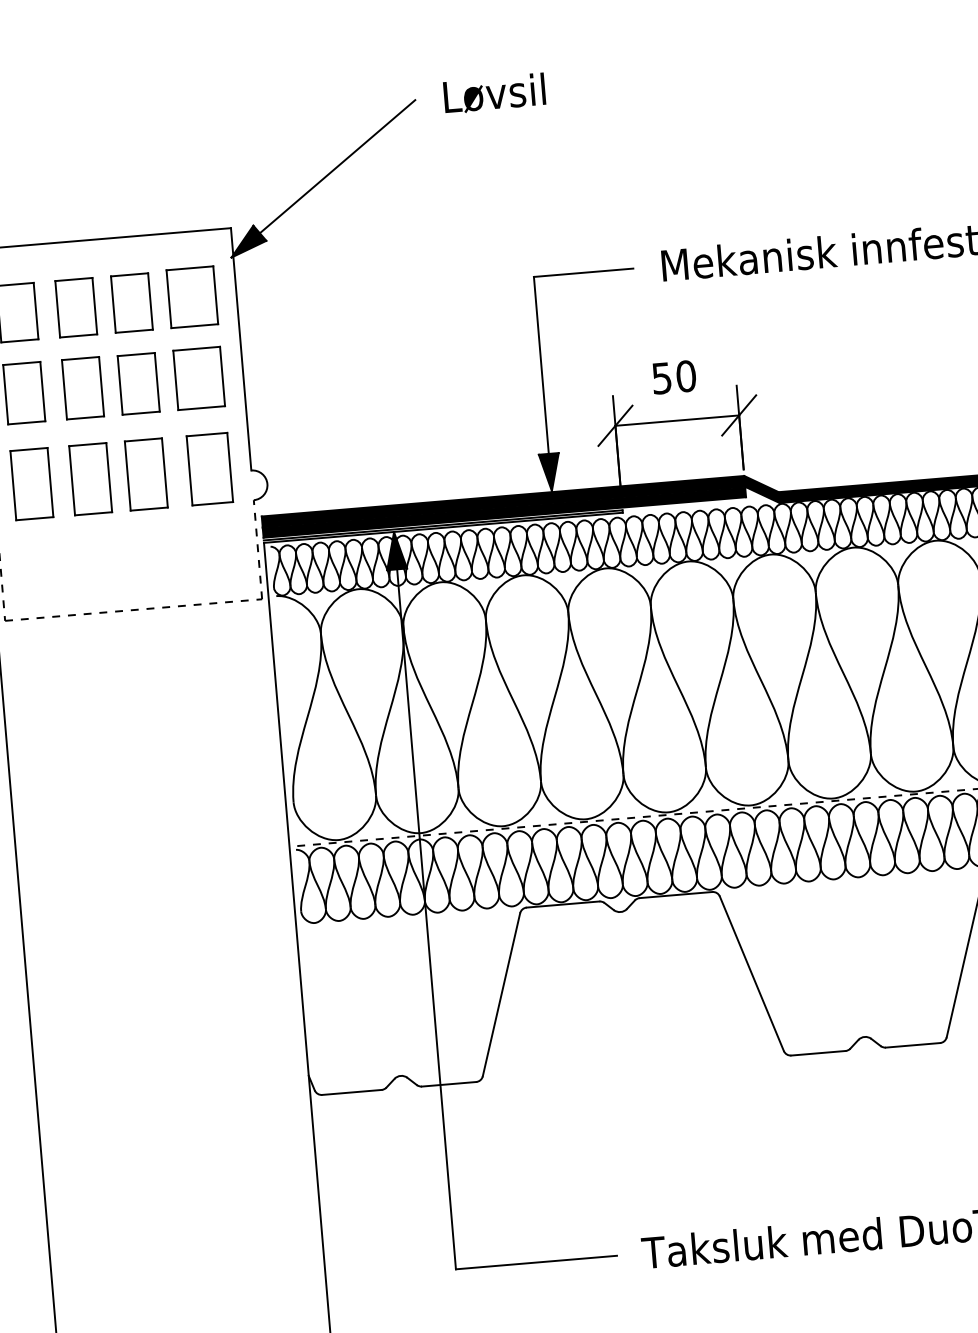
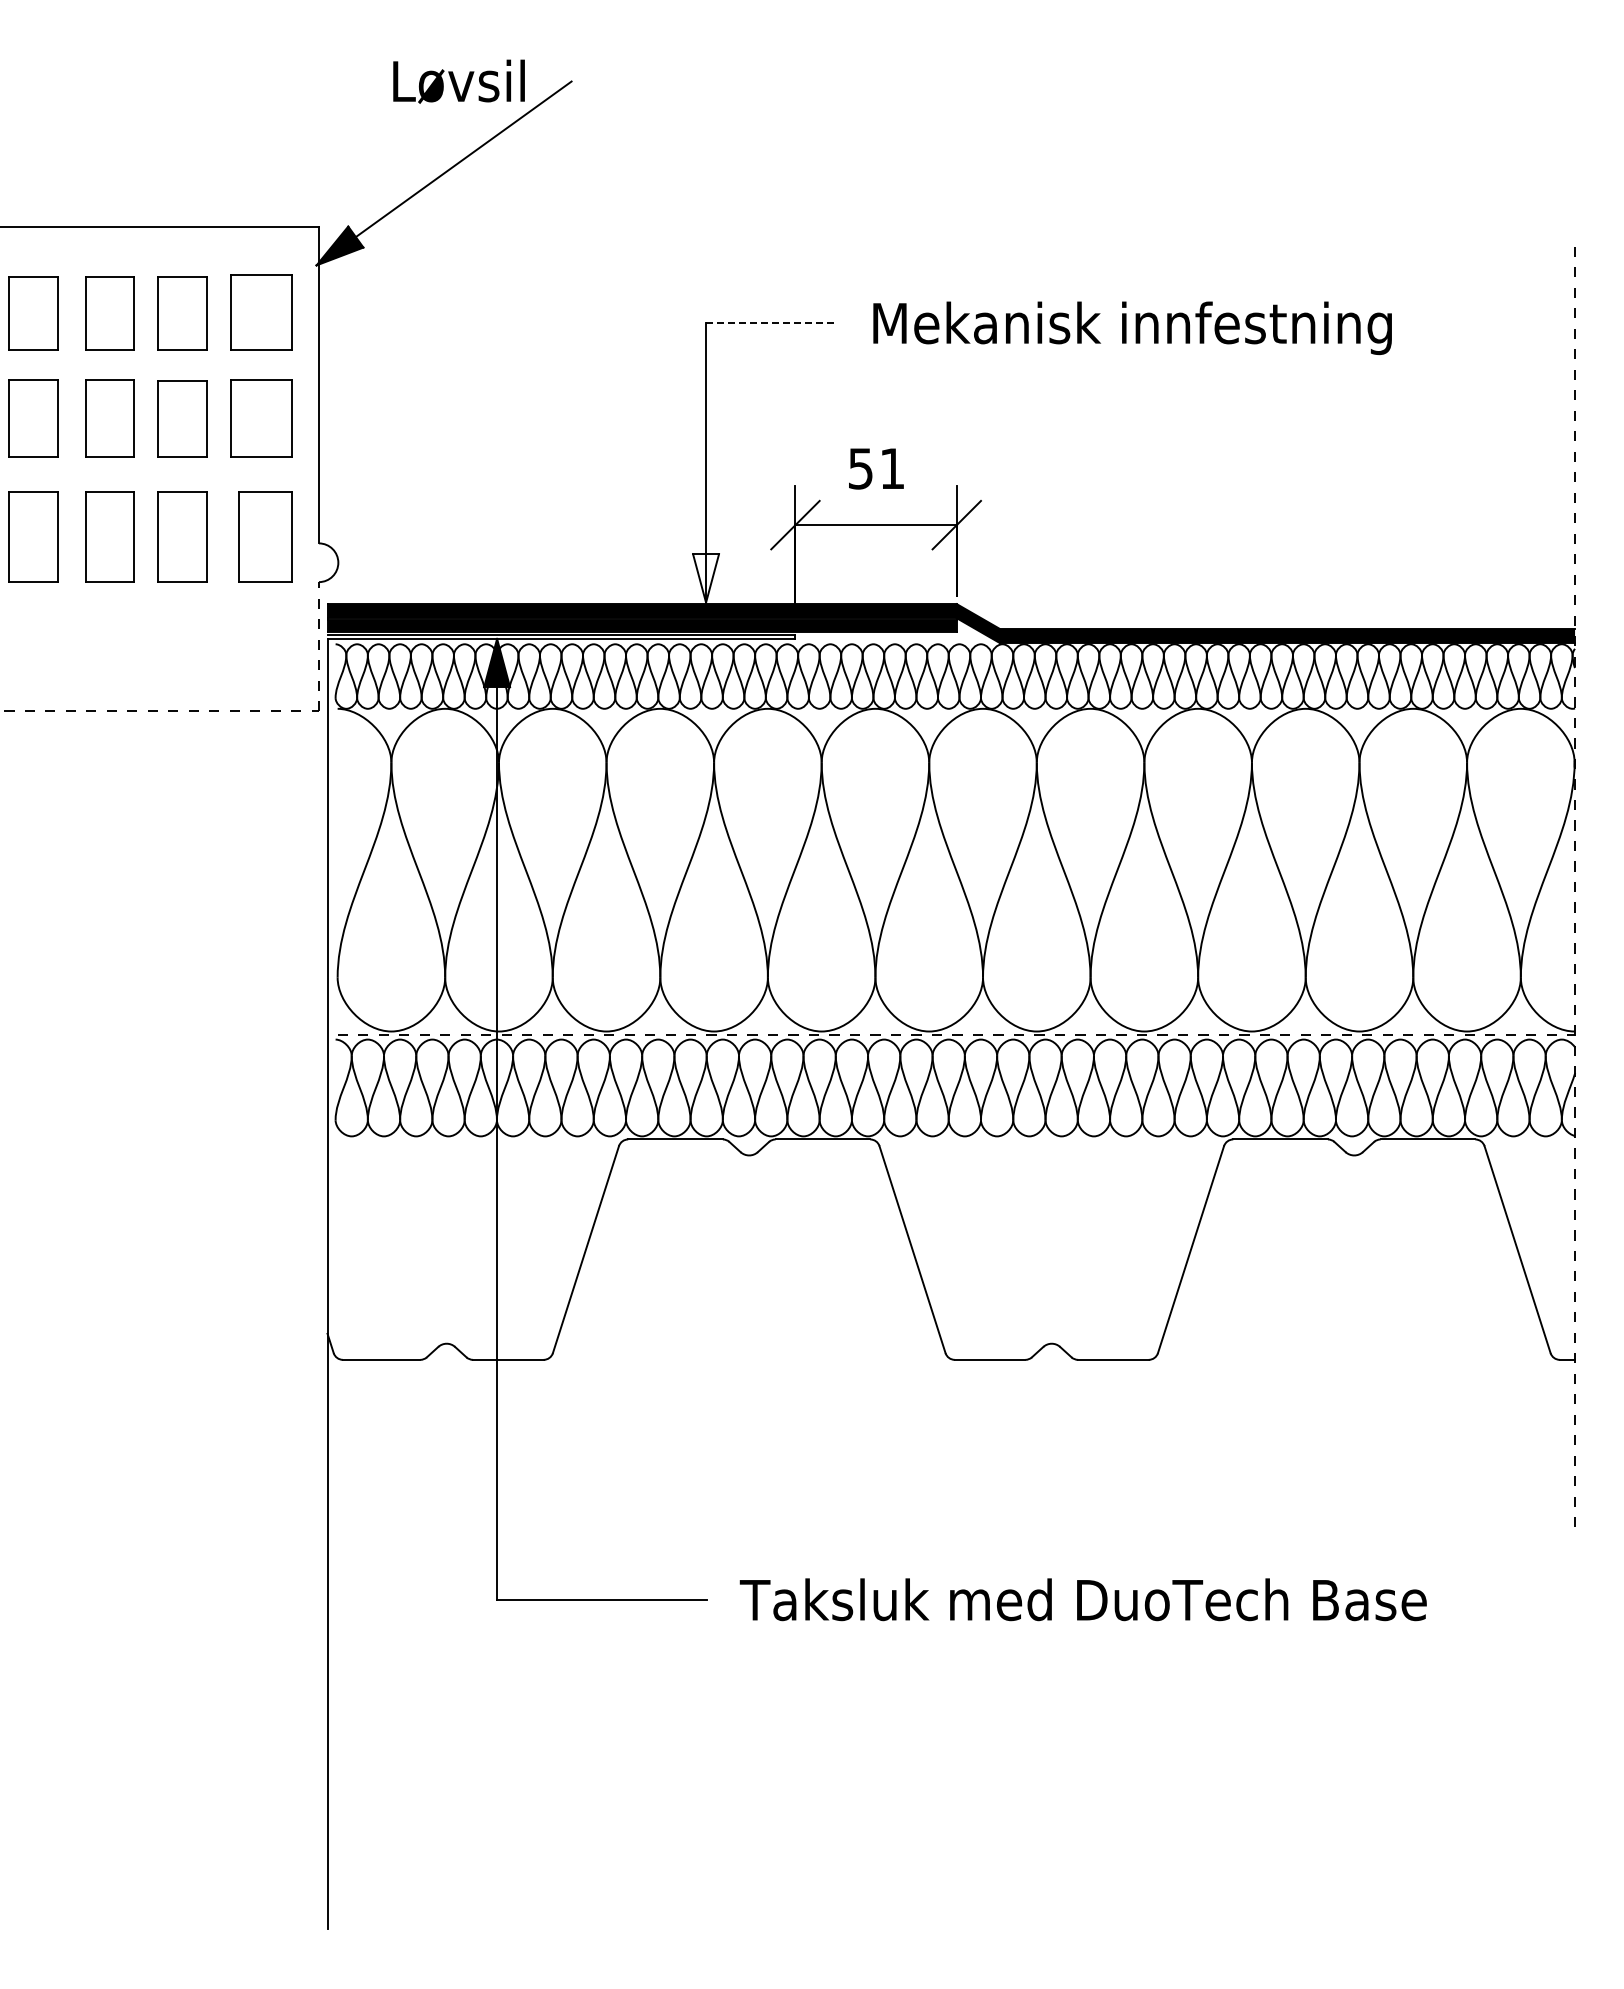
text: (494, 93) -> (458, 81), moved
line: (583, 272) -> (770, 323), solid -> dashed
text: (686, 376) -> (892, 468), 50 -> 51
fill: (550, 472) -> (706, 578), removed

